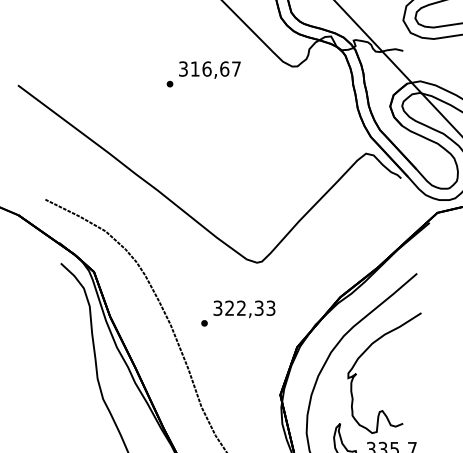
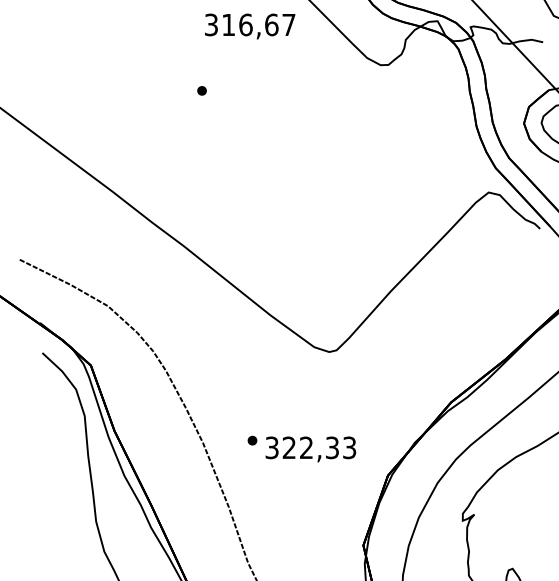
text: (209, 69) -> (249, 25), moved
text: (244, 309) -> (310, 449), moved

